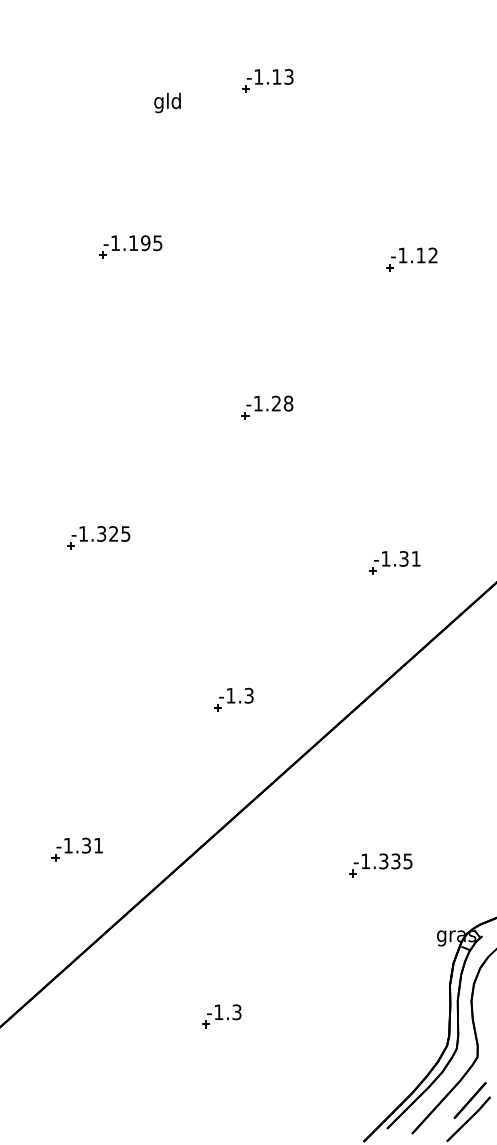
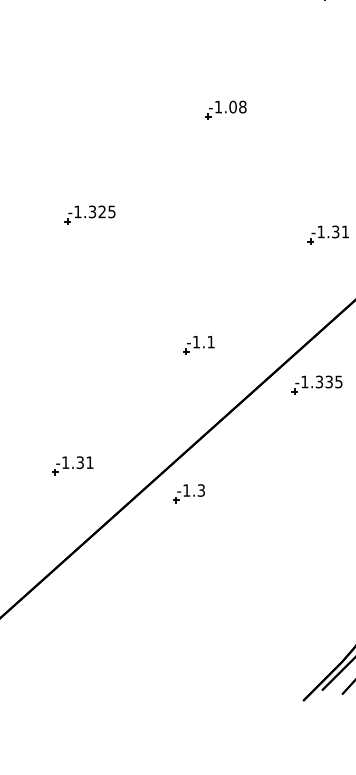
text: (276, 403) -> (233, 106), -1.28 -> -1.08
text: (248, 695) -> (210, 341), -1.3 -> -1.1
part: (380, 865) -> (316, 385), moved
part: (221, 1016) -> (188, 493), moved

